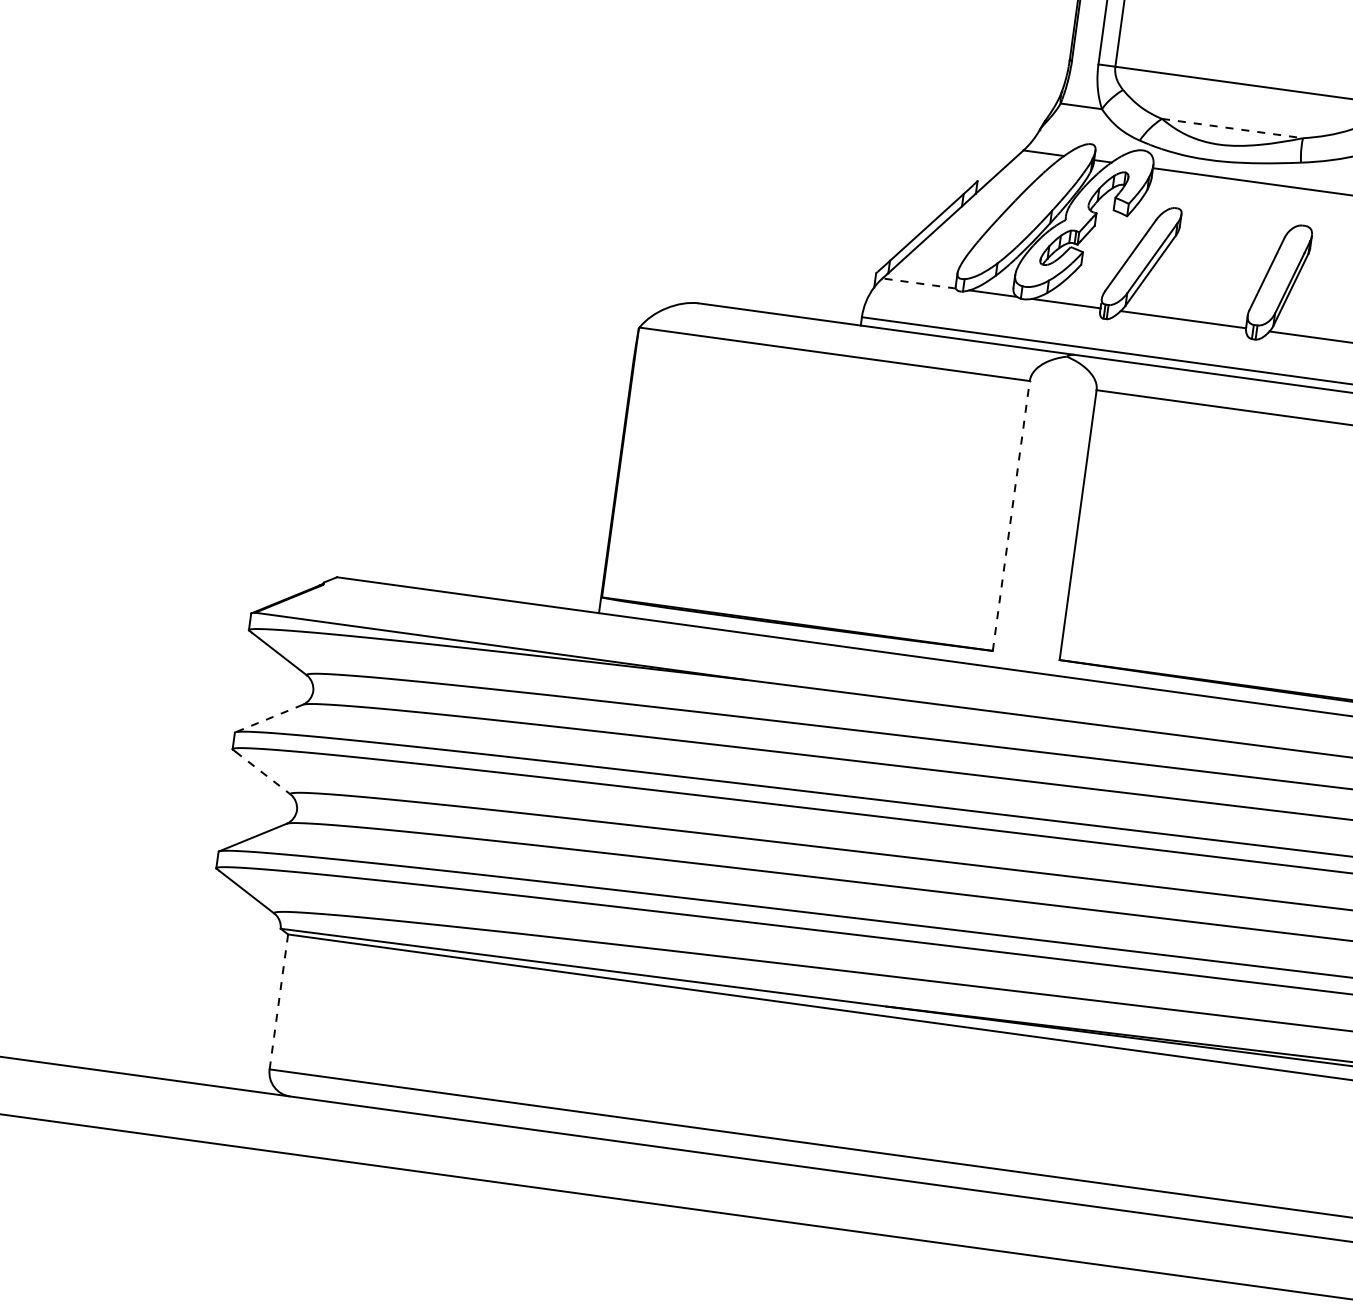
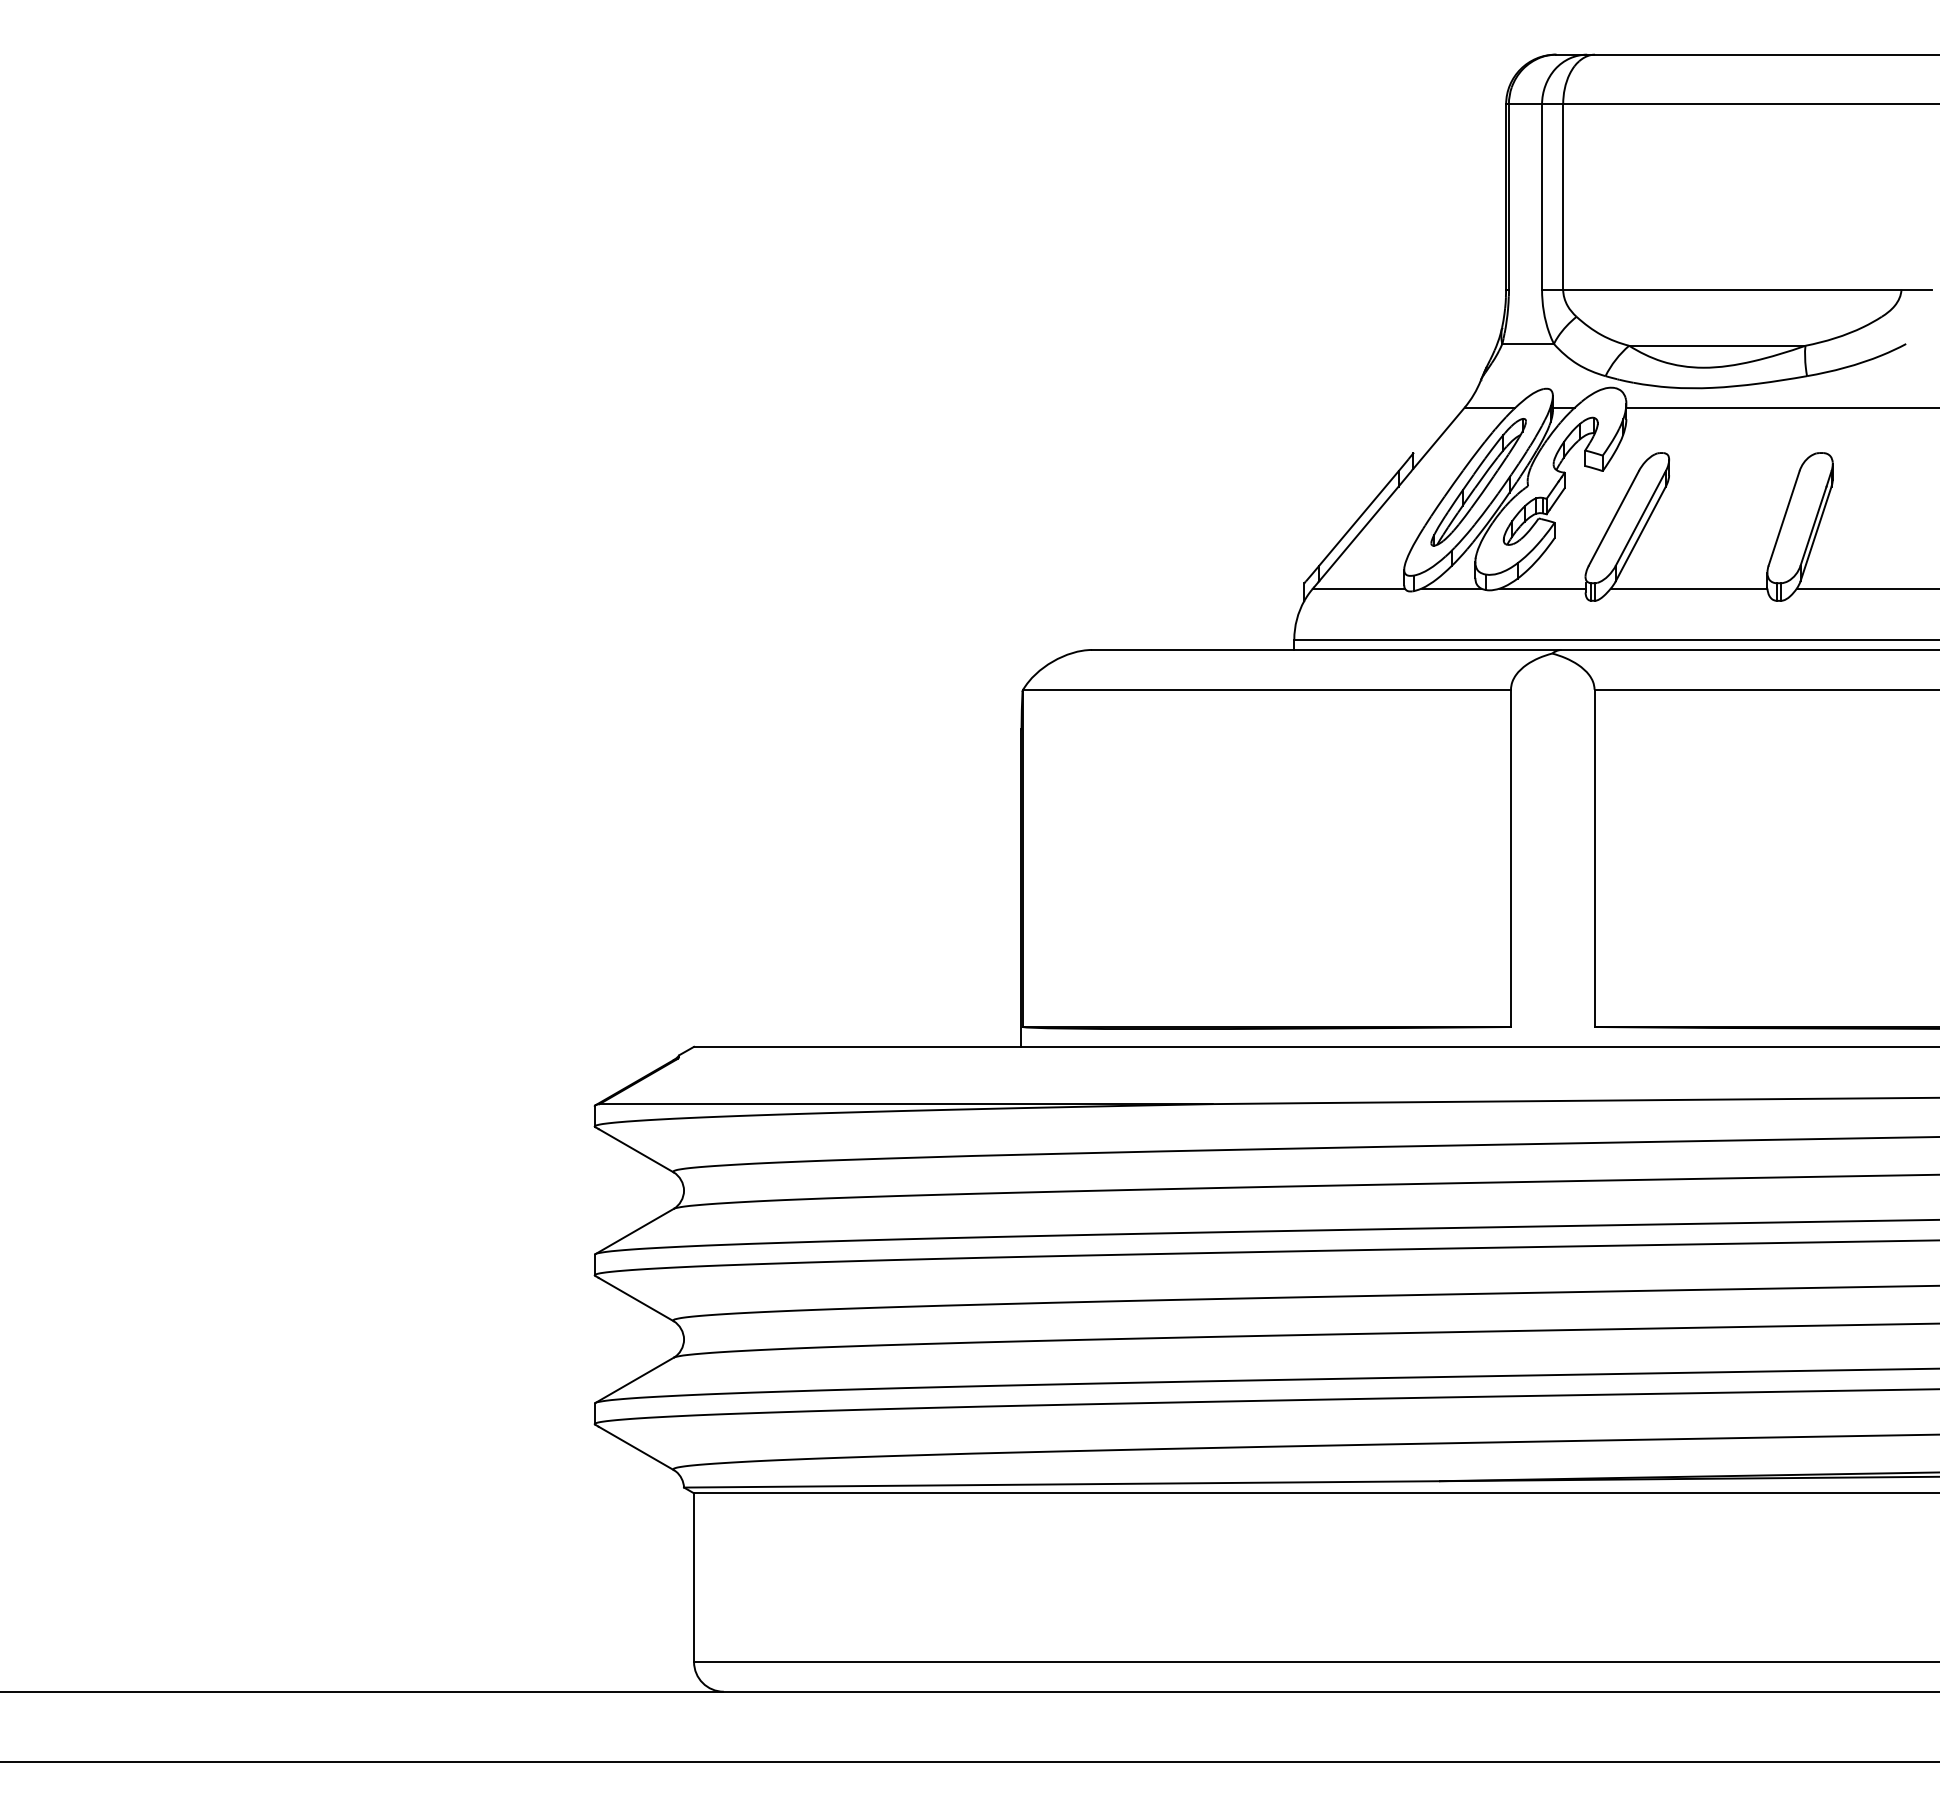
line: (1232, 128) -> (1717, 345), dashed -> solid
part: (1026, 211) -> (1478, 482), added
line: (918, 283) -> (1358, 588), dashed -> solid
line: (1011, 516) -> (1511, 858), dashed -> solid
line: (269, 718) -> (634, 1231), dashed -> solid
line: (263, 773) -> (636, 1299), dashed -> solid
line: (279, 1001) -> (694, 1577), dashed -> solid

